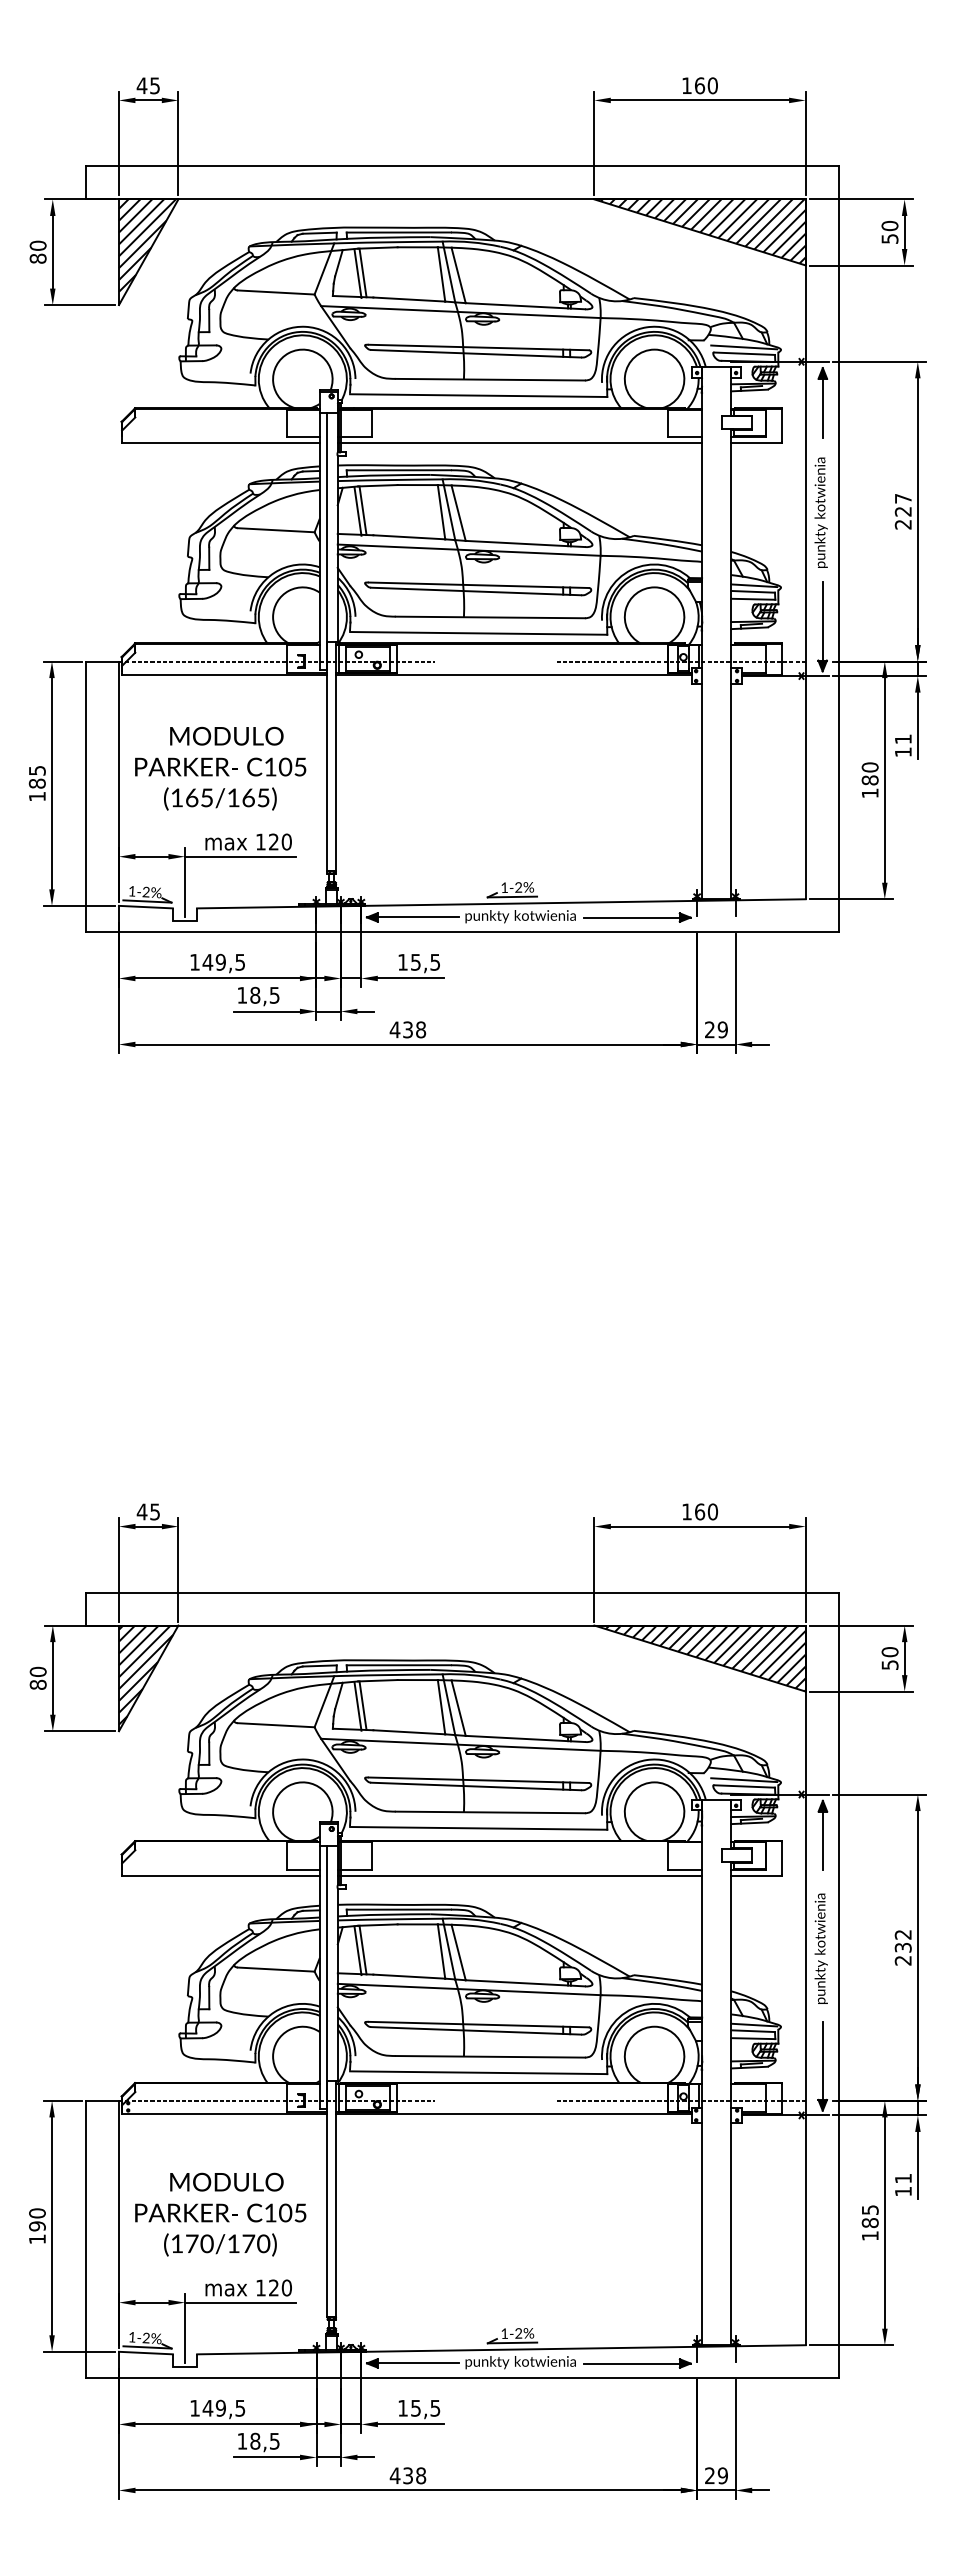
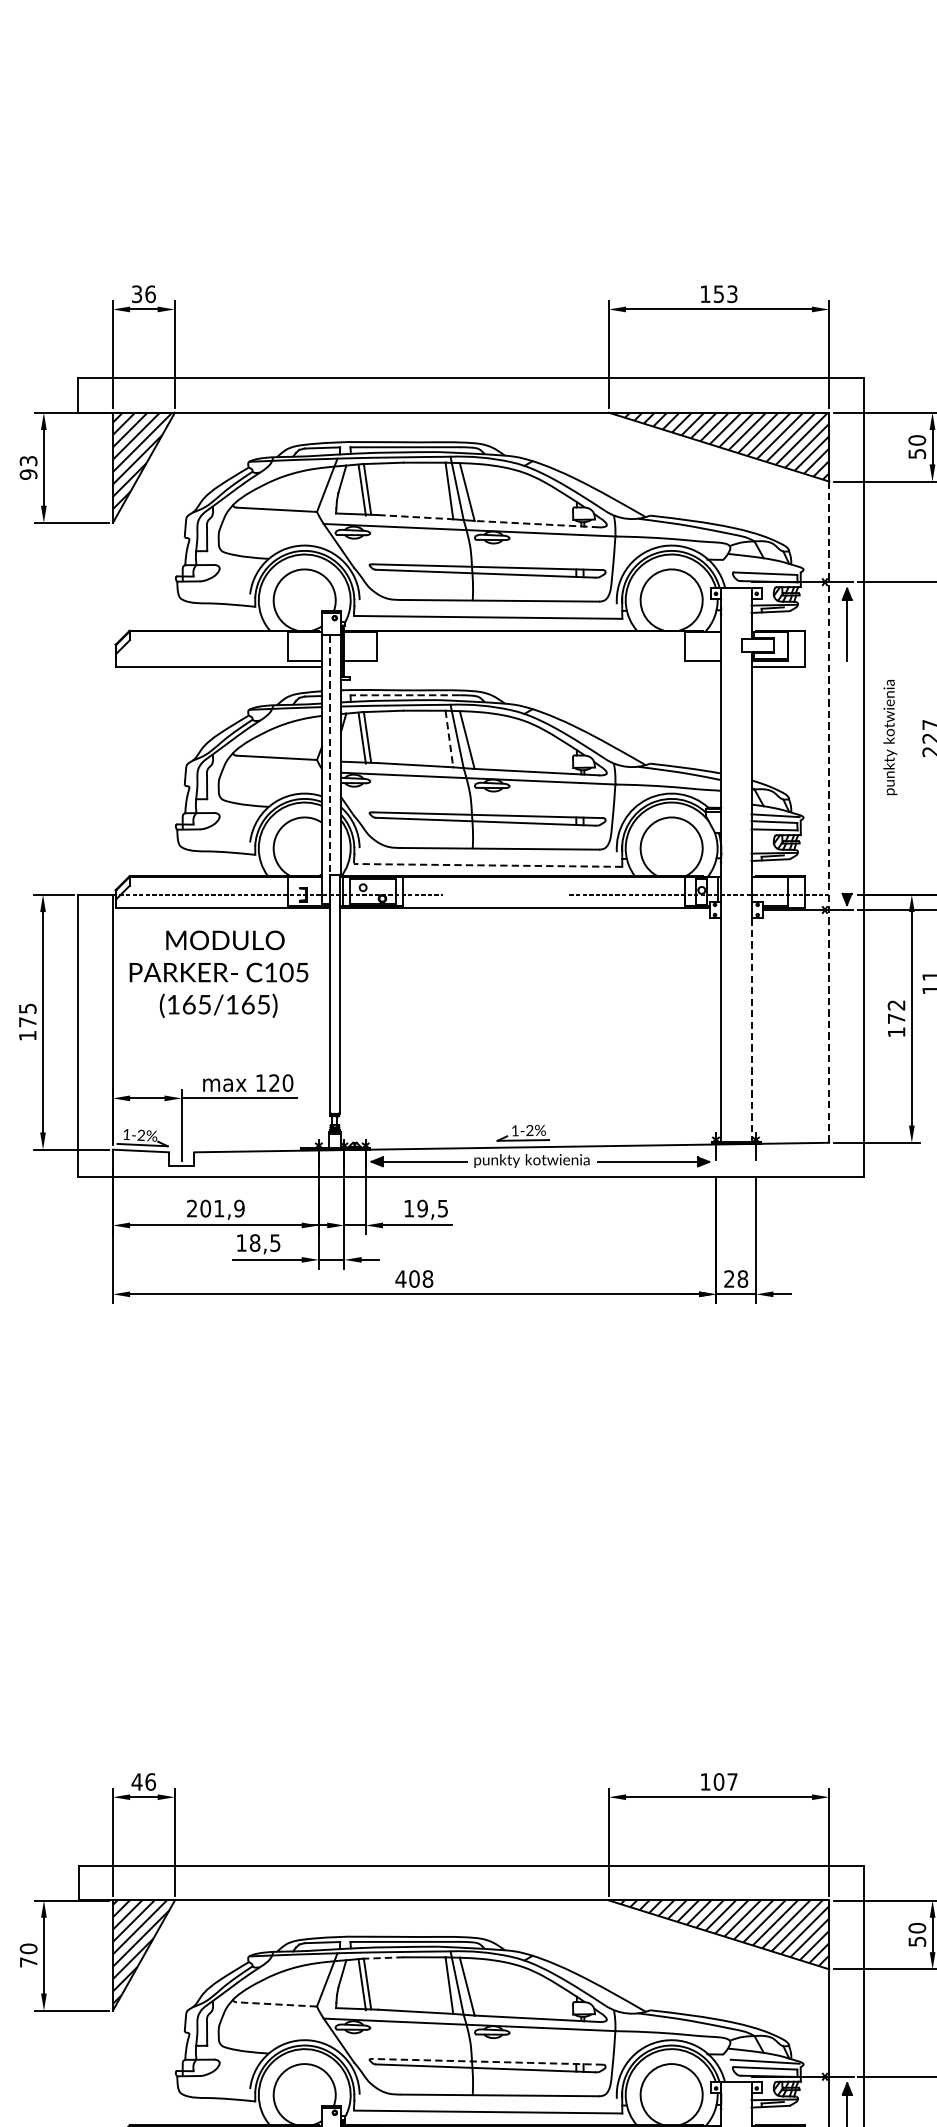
text: (148, 85) -> (143, 293), 45 -> 36
text: (706, 85) -> (725, 293), 160 -> 153
text: (37, 251) -> (27, 467), 80 -> 93
line: (409, 299) -> (415, 517), solid -> dashed
line: (525, 306) -> (537, 524), solid -> dashed
line: (744, 347) -> (765, 567), removed
line: (521, 442) -> (532, 666), removed
line: (398, 470) -> (404, 695), solid -> dashed
line: (441, 512) -> (449, 739), solid -> dashed
text: (820, 512) -> (889, 737), moved
line: (326, 541) -> (329, 769), solid -> dashed
line: (805, 549) -> (829, 777), solid -> dashed
line: (822, 621) -> (846, 853), removed
line: (478, 633) -> (487, 865), solid -> dashed
text: (220, 768) -> (218, 974), moved
text: (869, 773) -> (895, 1011), 180 -> 172
text: (36, 783) -> (26, 1022), 185 -> 175
line: (731, 791) -> (751, 1030), solid -> dashed
text: (217, 961) -> (215, 1207), 149,5 -> 201,9
text: (415, 961) -> (422, 1207), 15,5 -> 19,5
text: (408, 1029) -> (414, 1278), 438 -> 408
text: (722, 1029) -> (742, 1278), 29 -> 28
text: (155, 1511) -> (151, 1781), 45 -> 46
text: (706, 1511) -> (725, 1781), 160 -> 107
line: (377, 1680) -> (382, 1957), solid -> dashed
text: (37, 1684) -> (27, 1961), 80 -> 70
line: (275, 1725) -> (276, 2004), solid -> dashed
line: (478, 1780) -> (487, 2062), solid -> dashed

